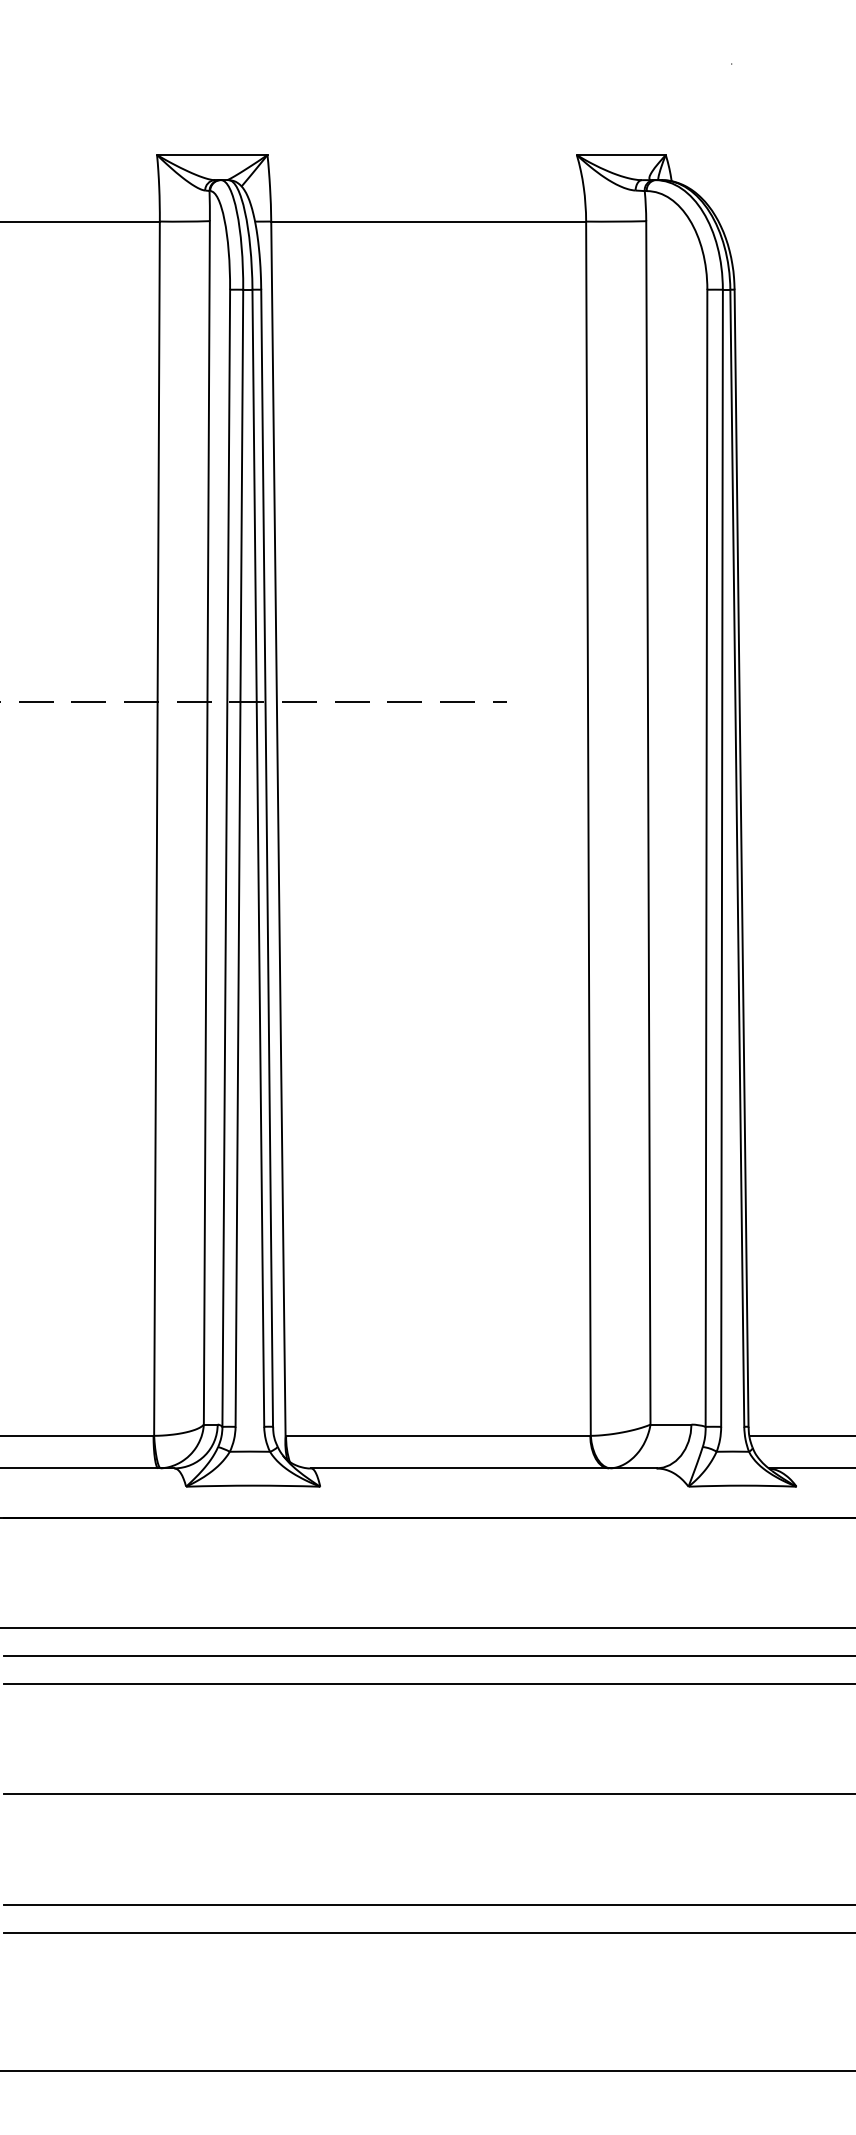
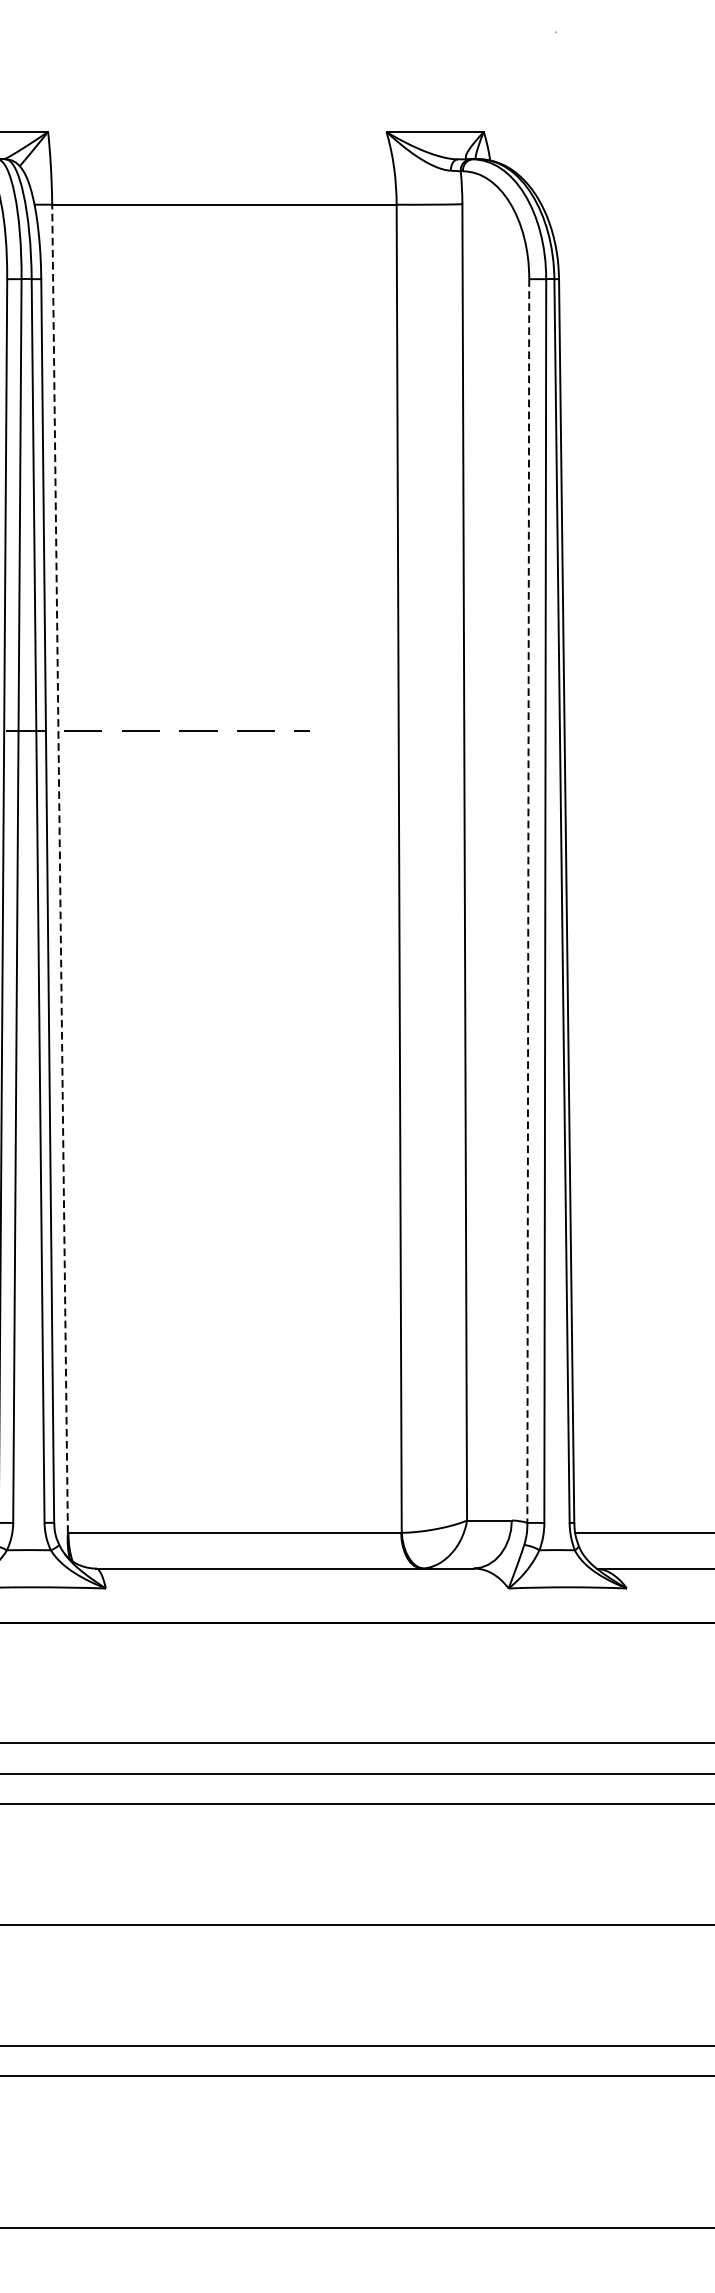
line: (278, 829) -> (60, 869), solid -> dashed
line: (706, 858) -> (528, 901), solid -> dashed

